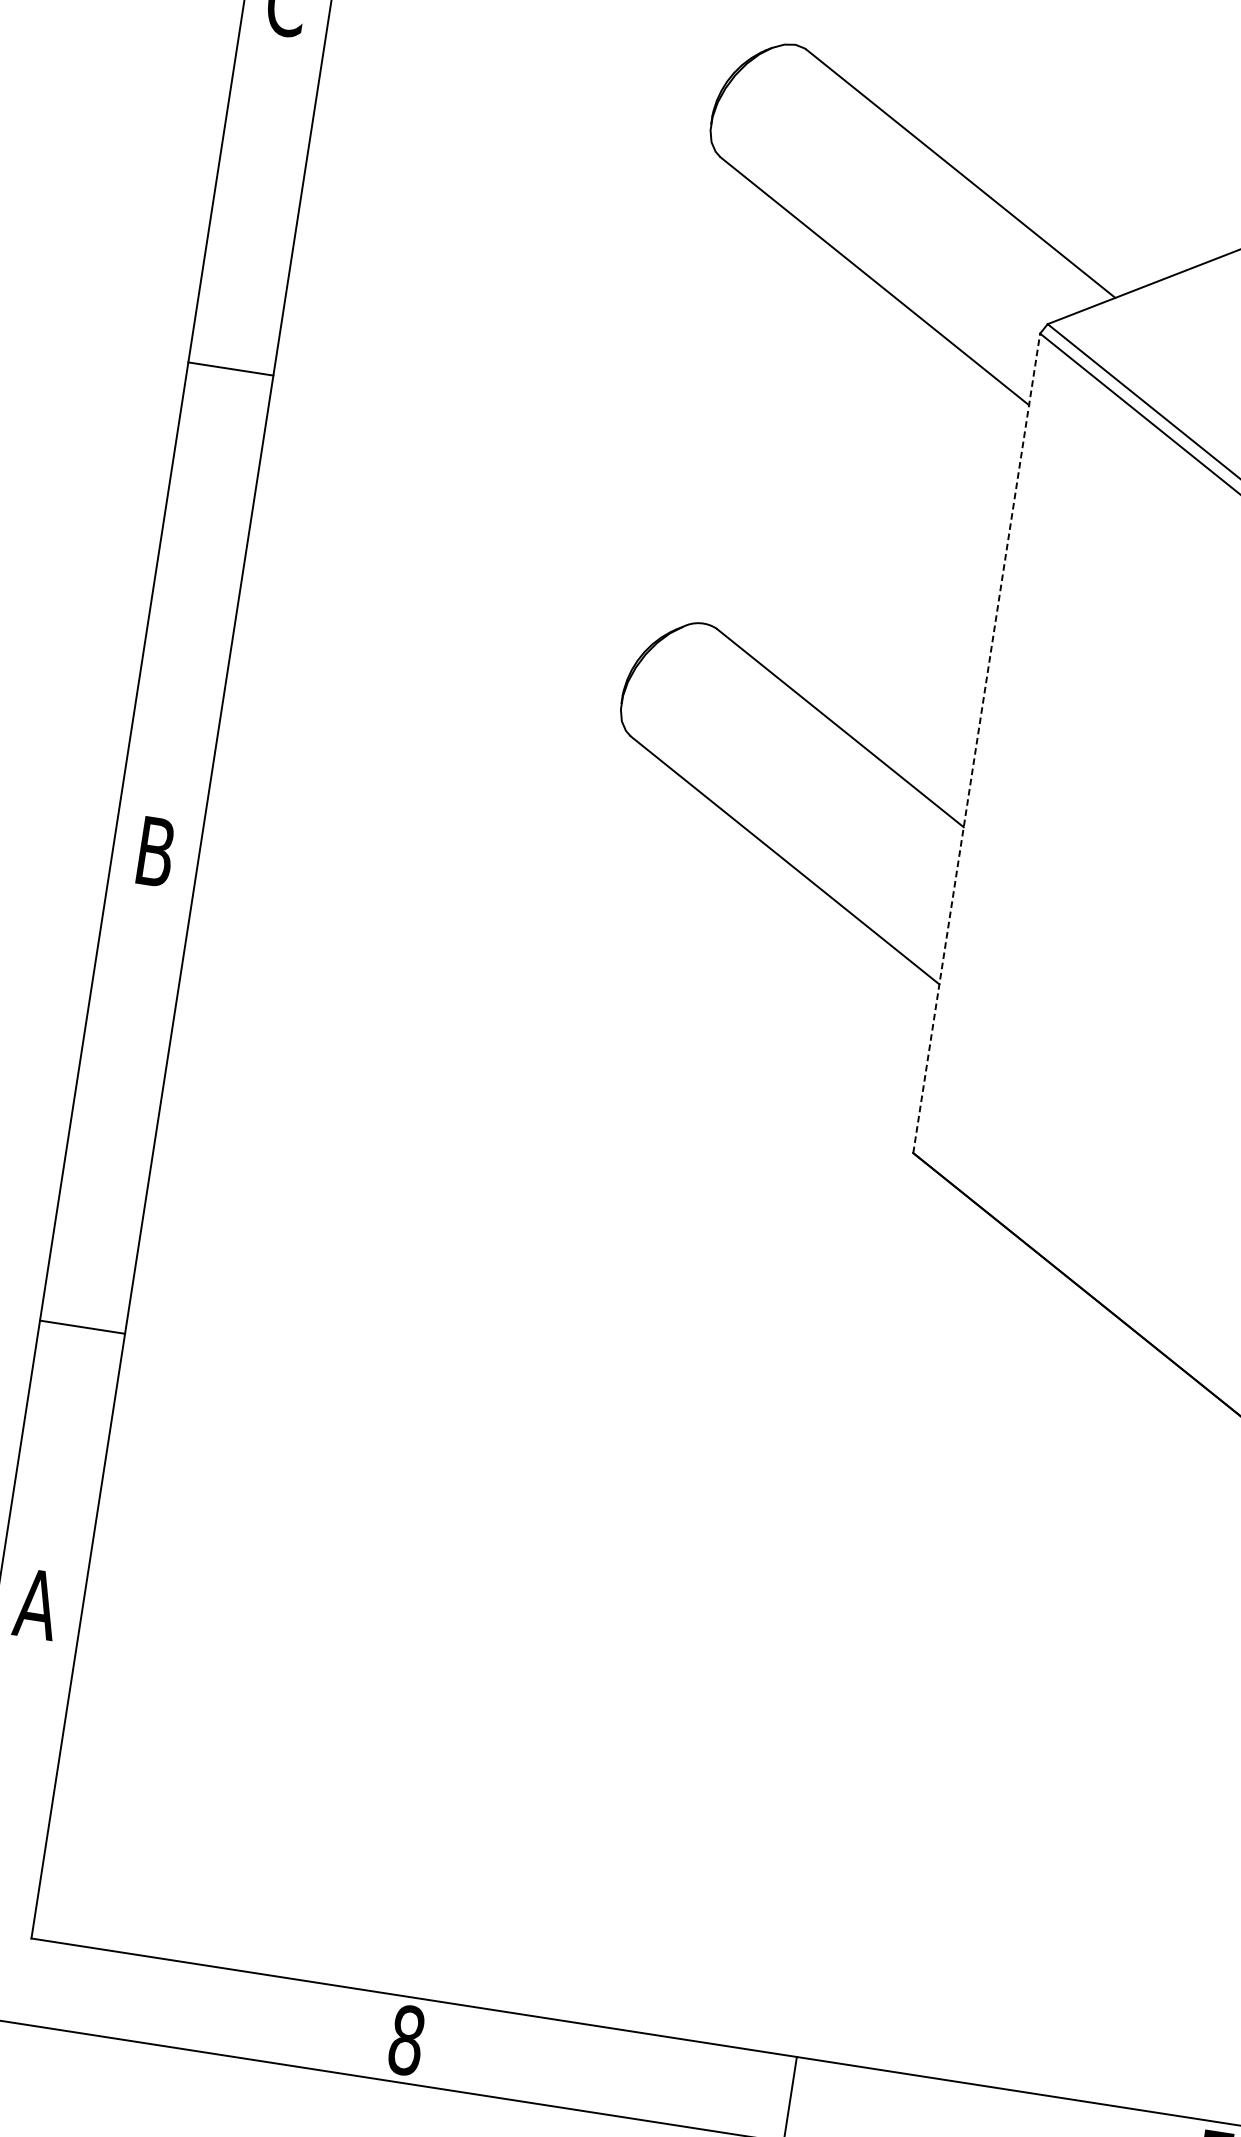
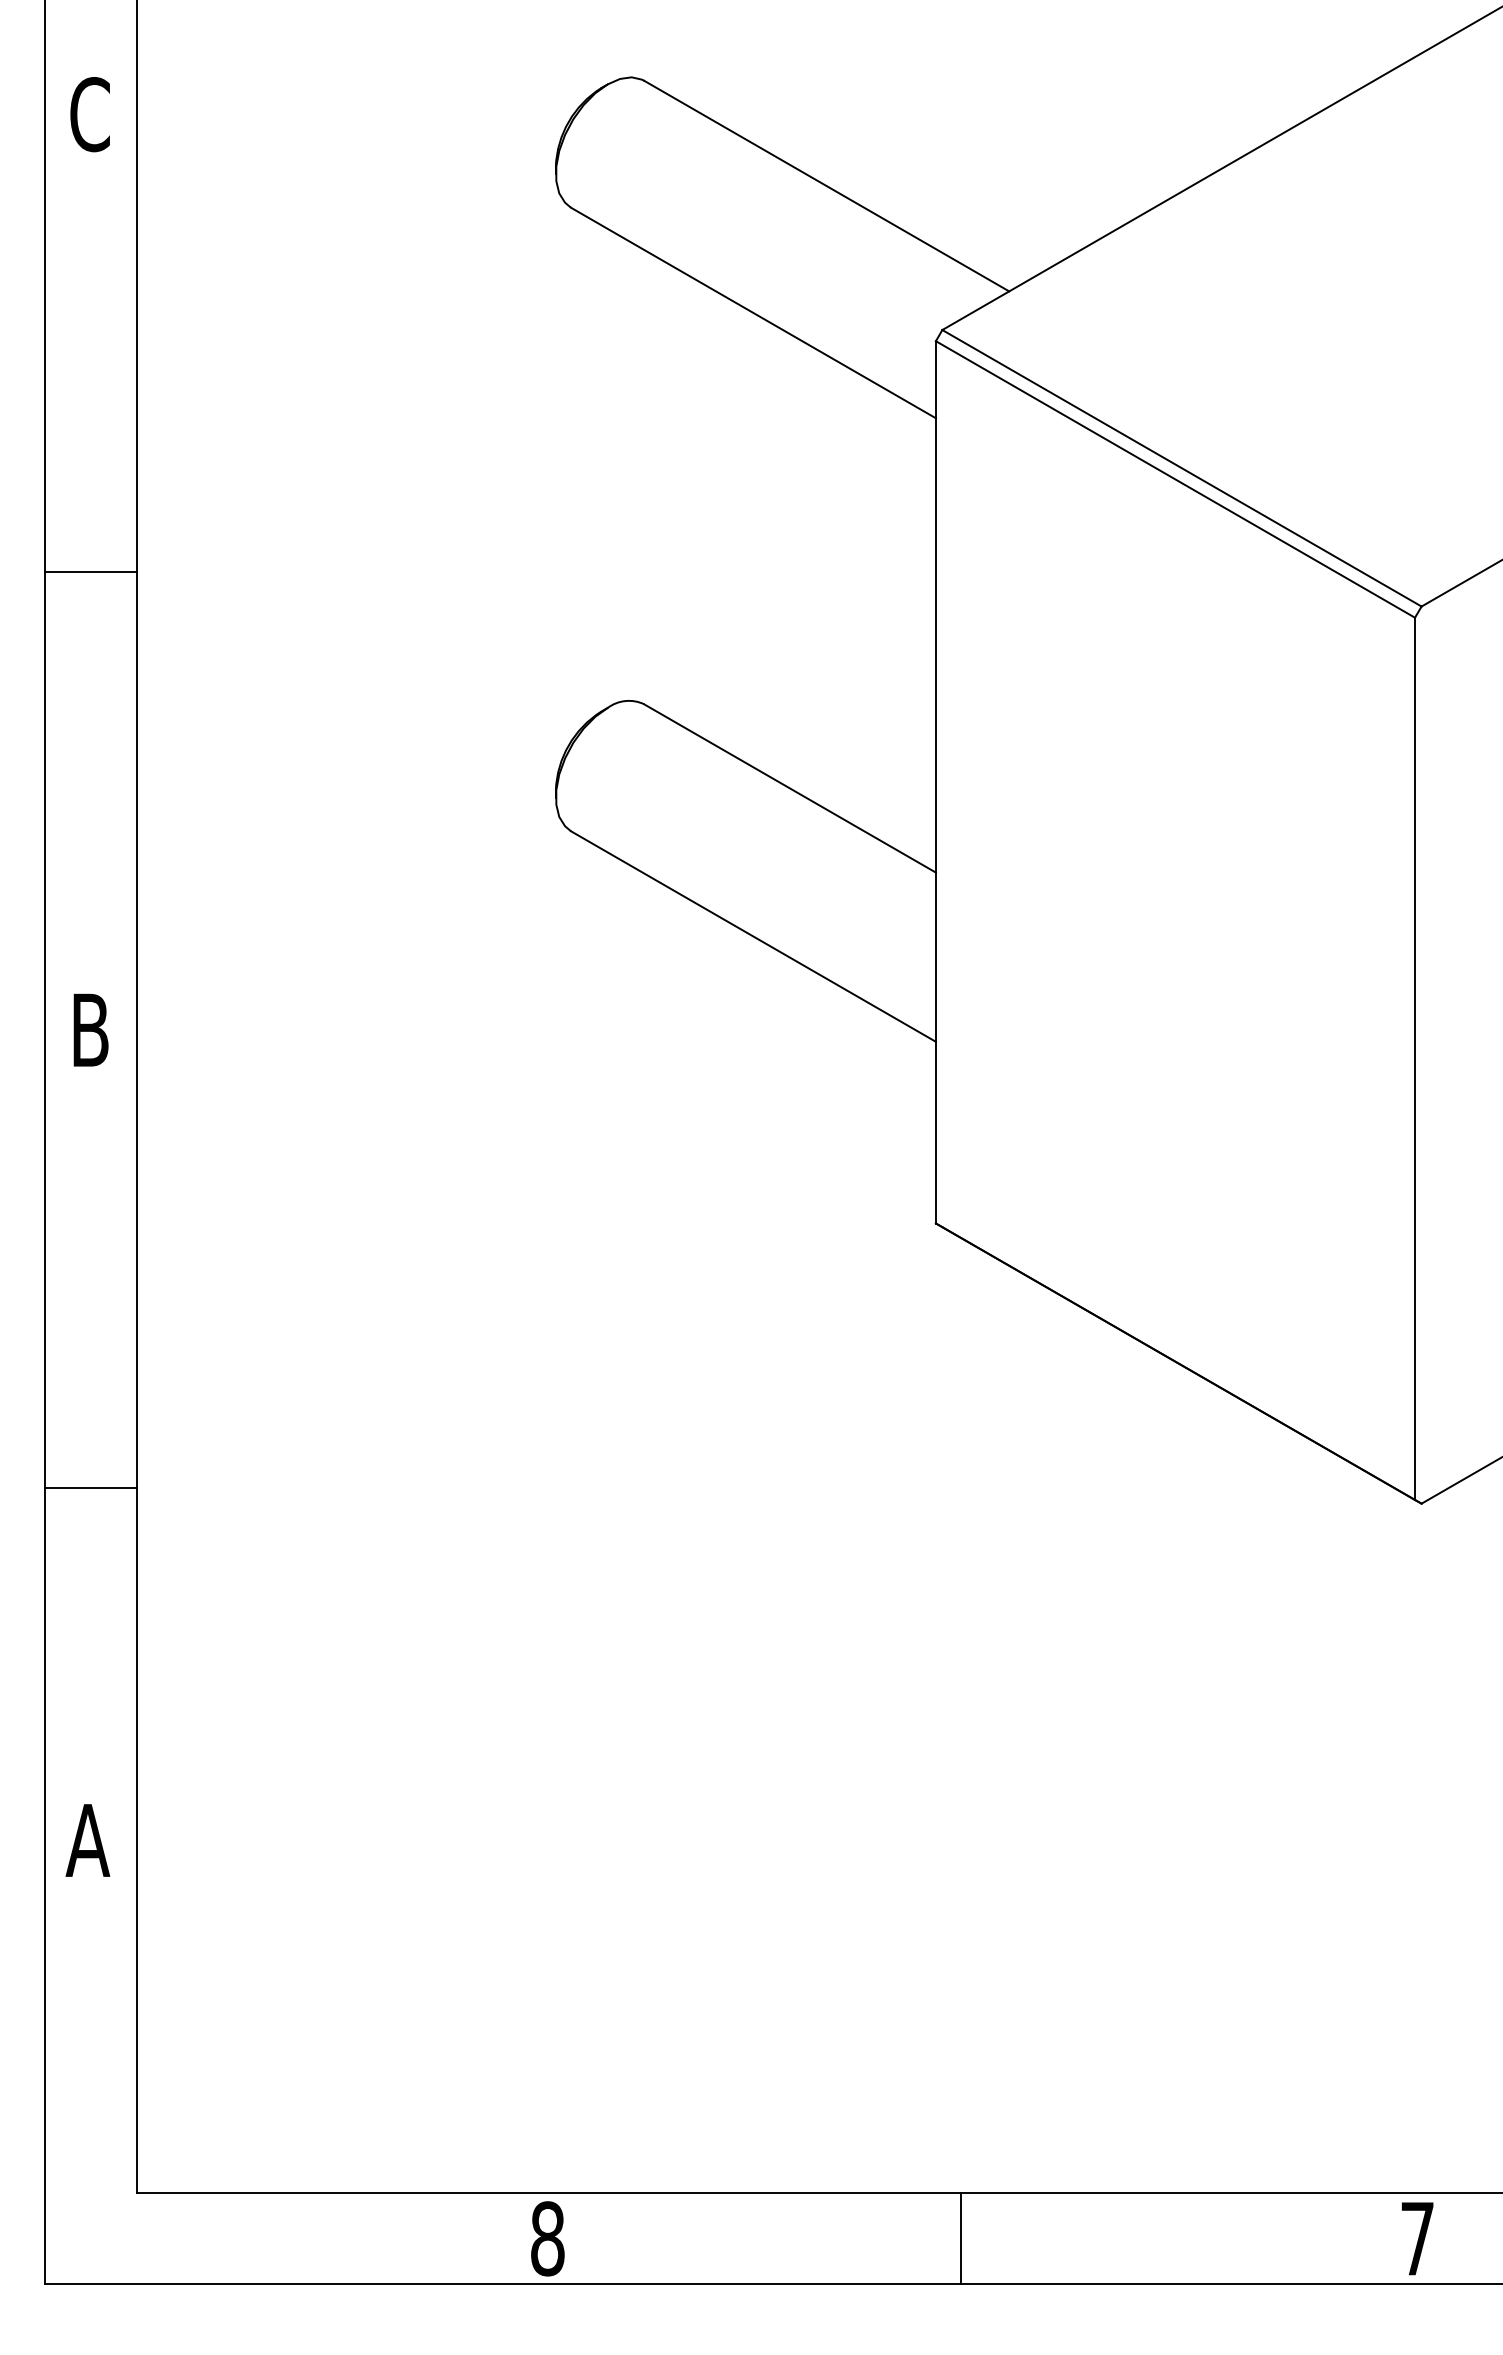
line: (230, 369) -> (90, 572), moved
line: (976, 742) -> (935, 781), dashed -> solid
line: (82, 1326) -> (90, 1487), moved

